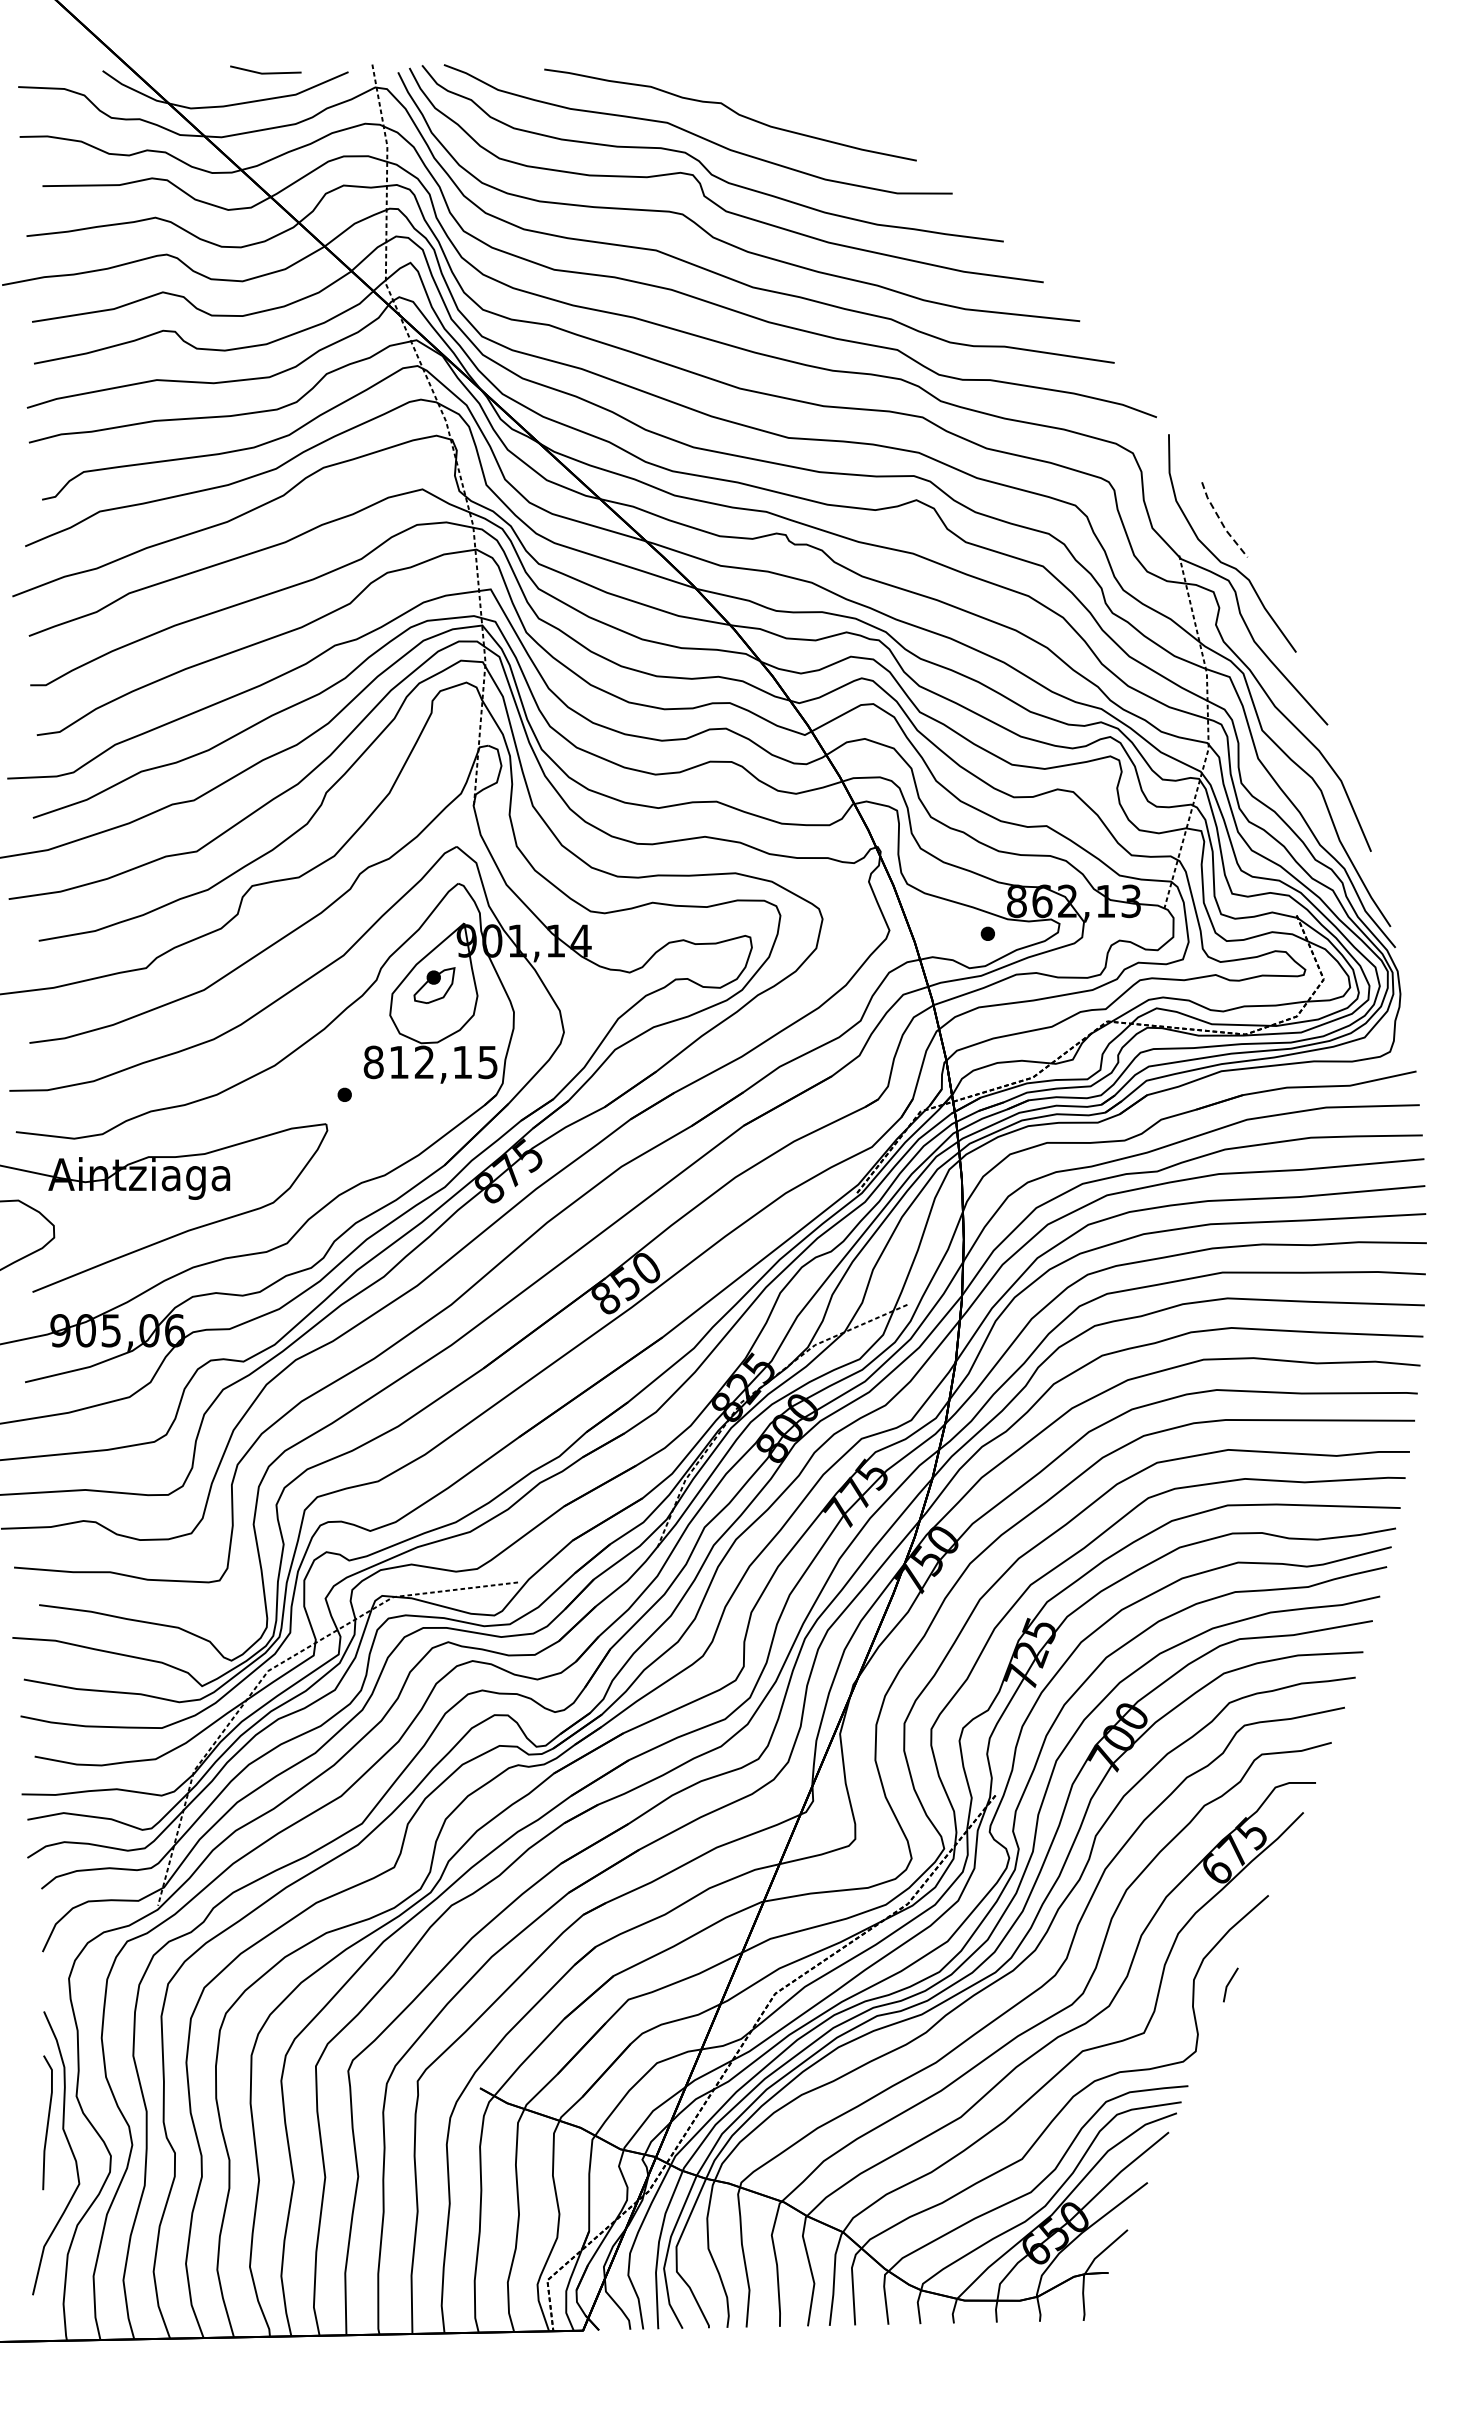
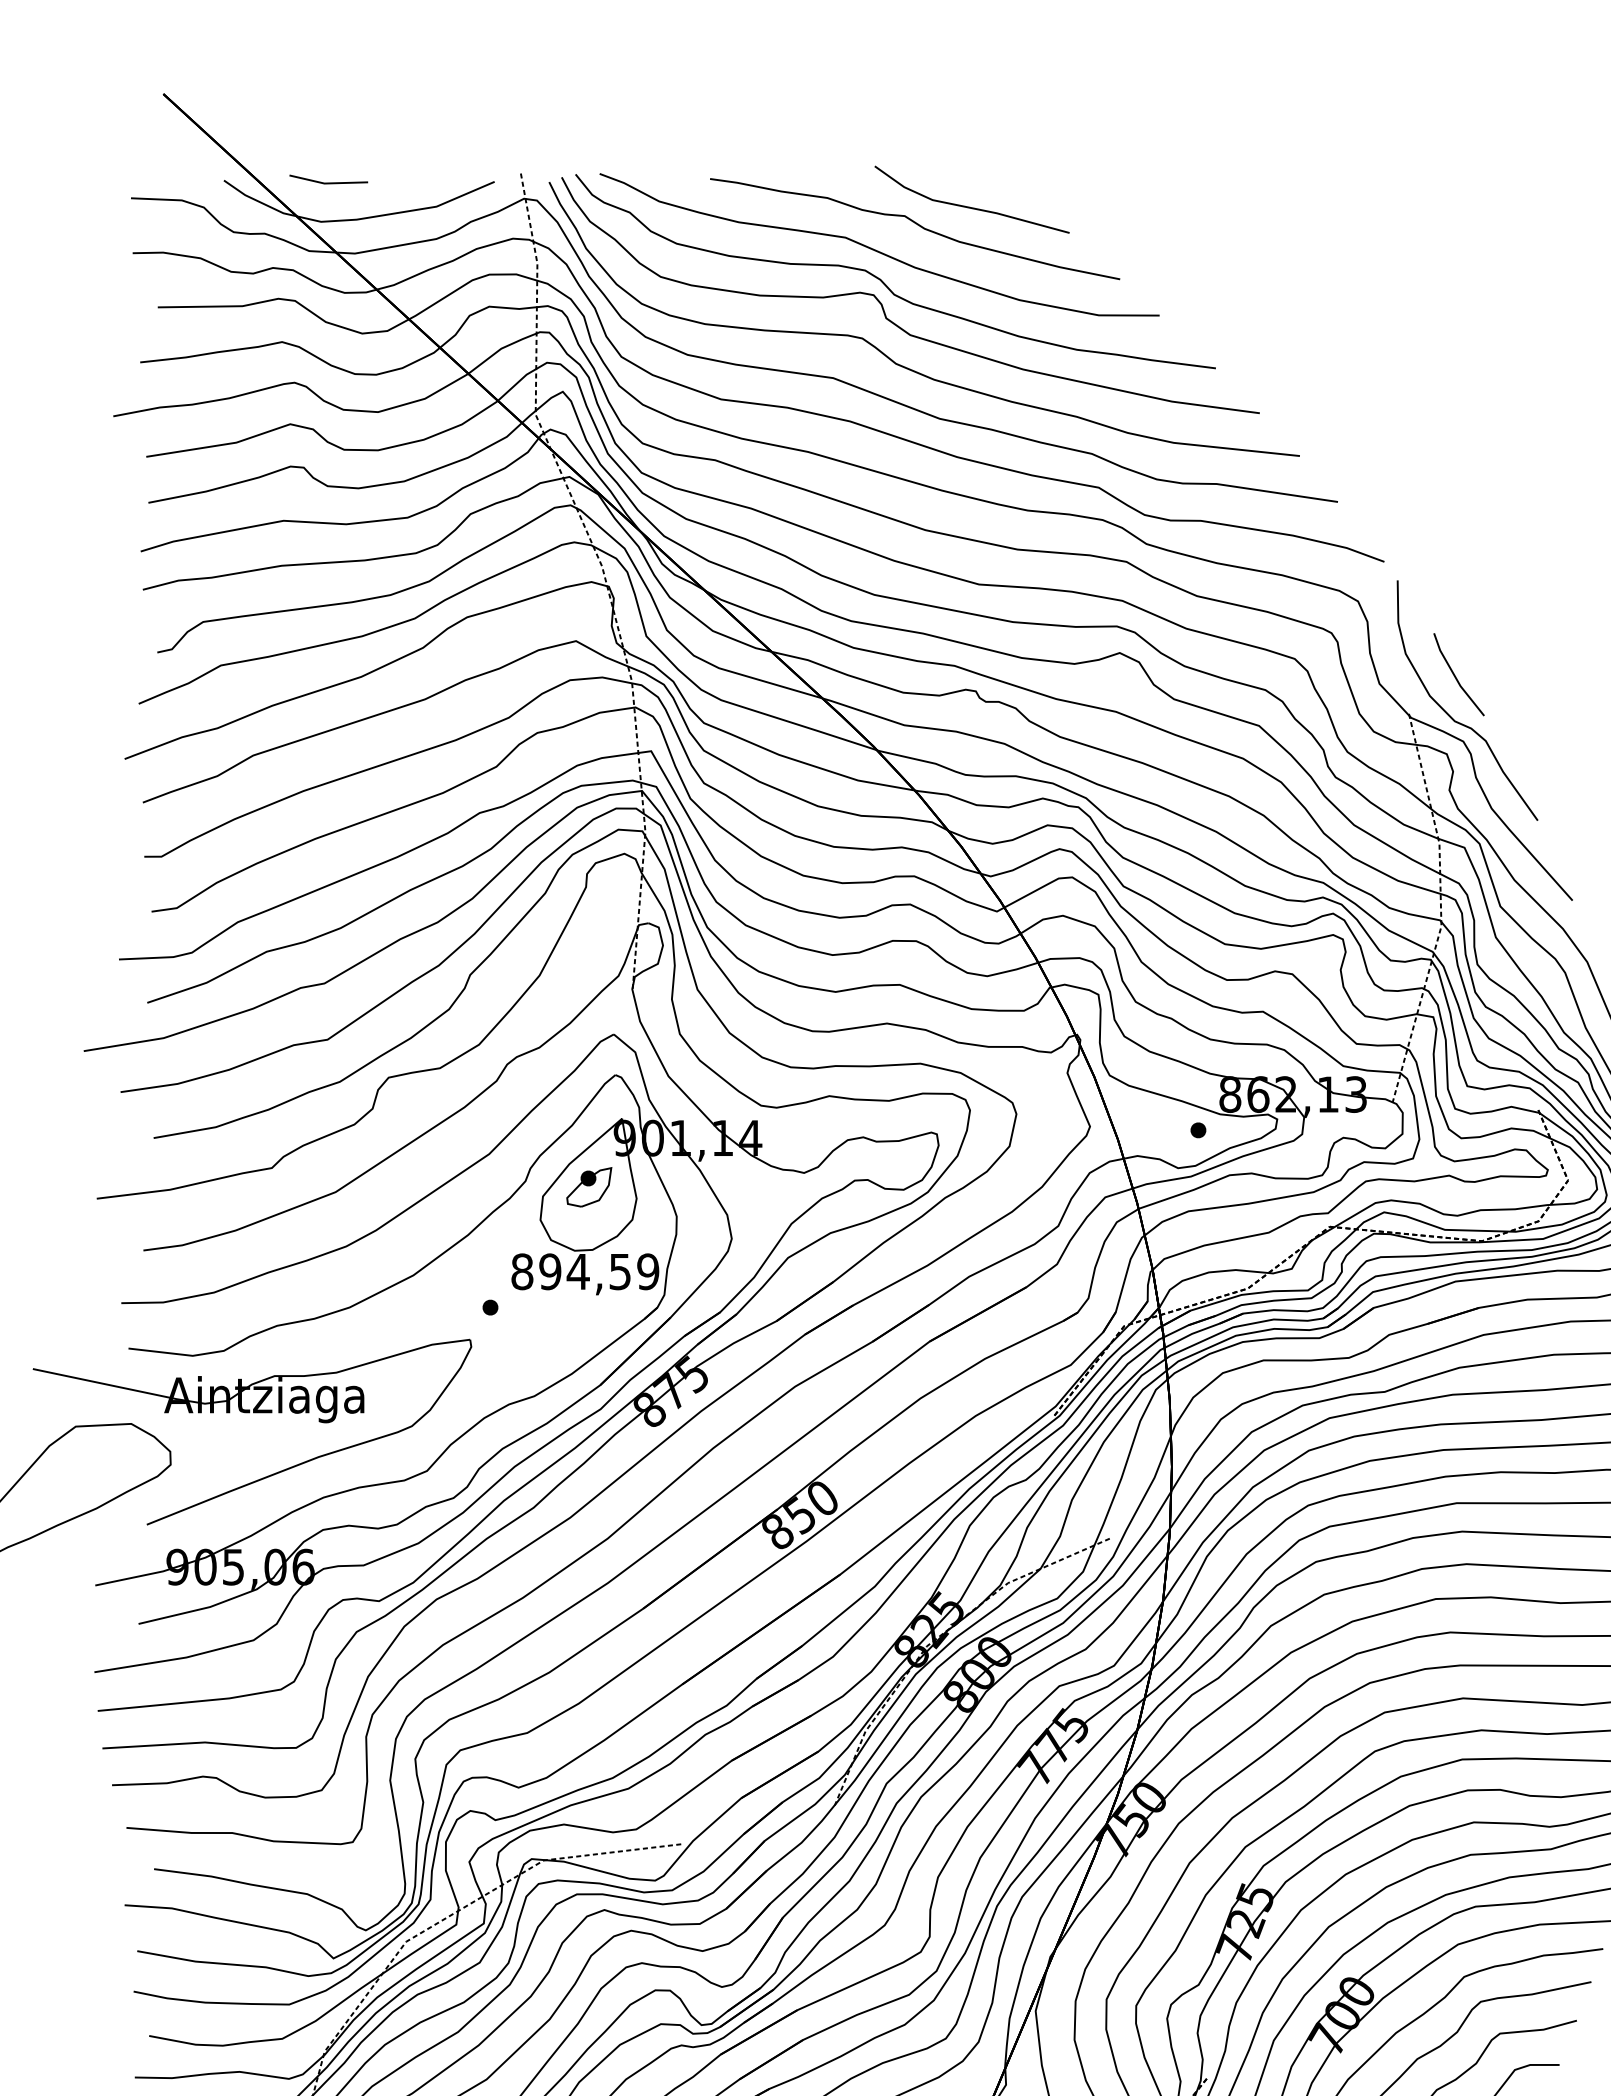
line: (265, 72) -> (328, 182), moved
line: (780, 94) -> (970, 206), added
line: (1221, 521) -> (1455, 676), dashed -> solid
text: (443, 1062) -> (599, 1271), 812,15 -> 894,59

